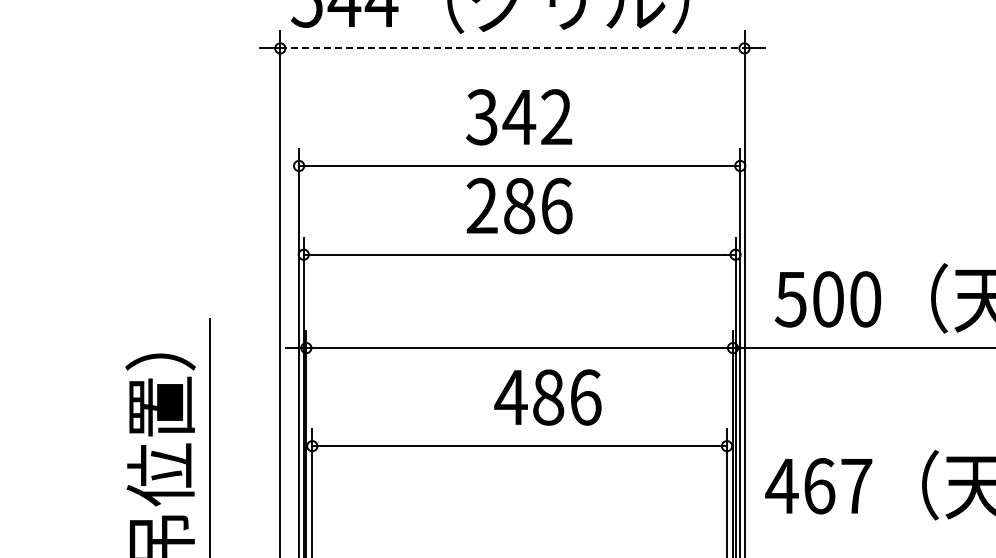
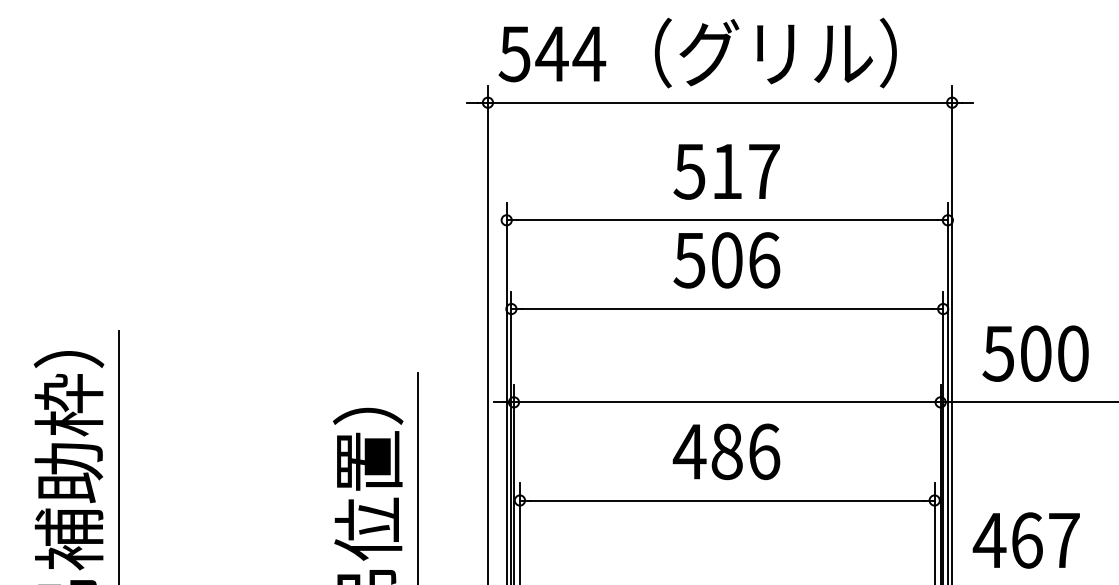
line: (512, 48) -> (720, 102), dashed -> solid
text: (518, 117) -> (726, 171), 342 -> 517
text: (499, 206) -> (707, 260), 286 -> 506
text: (547, 397) -> (726, 451), moved

